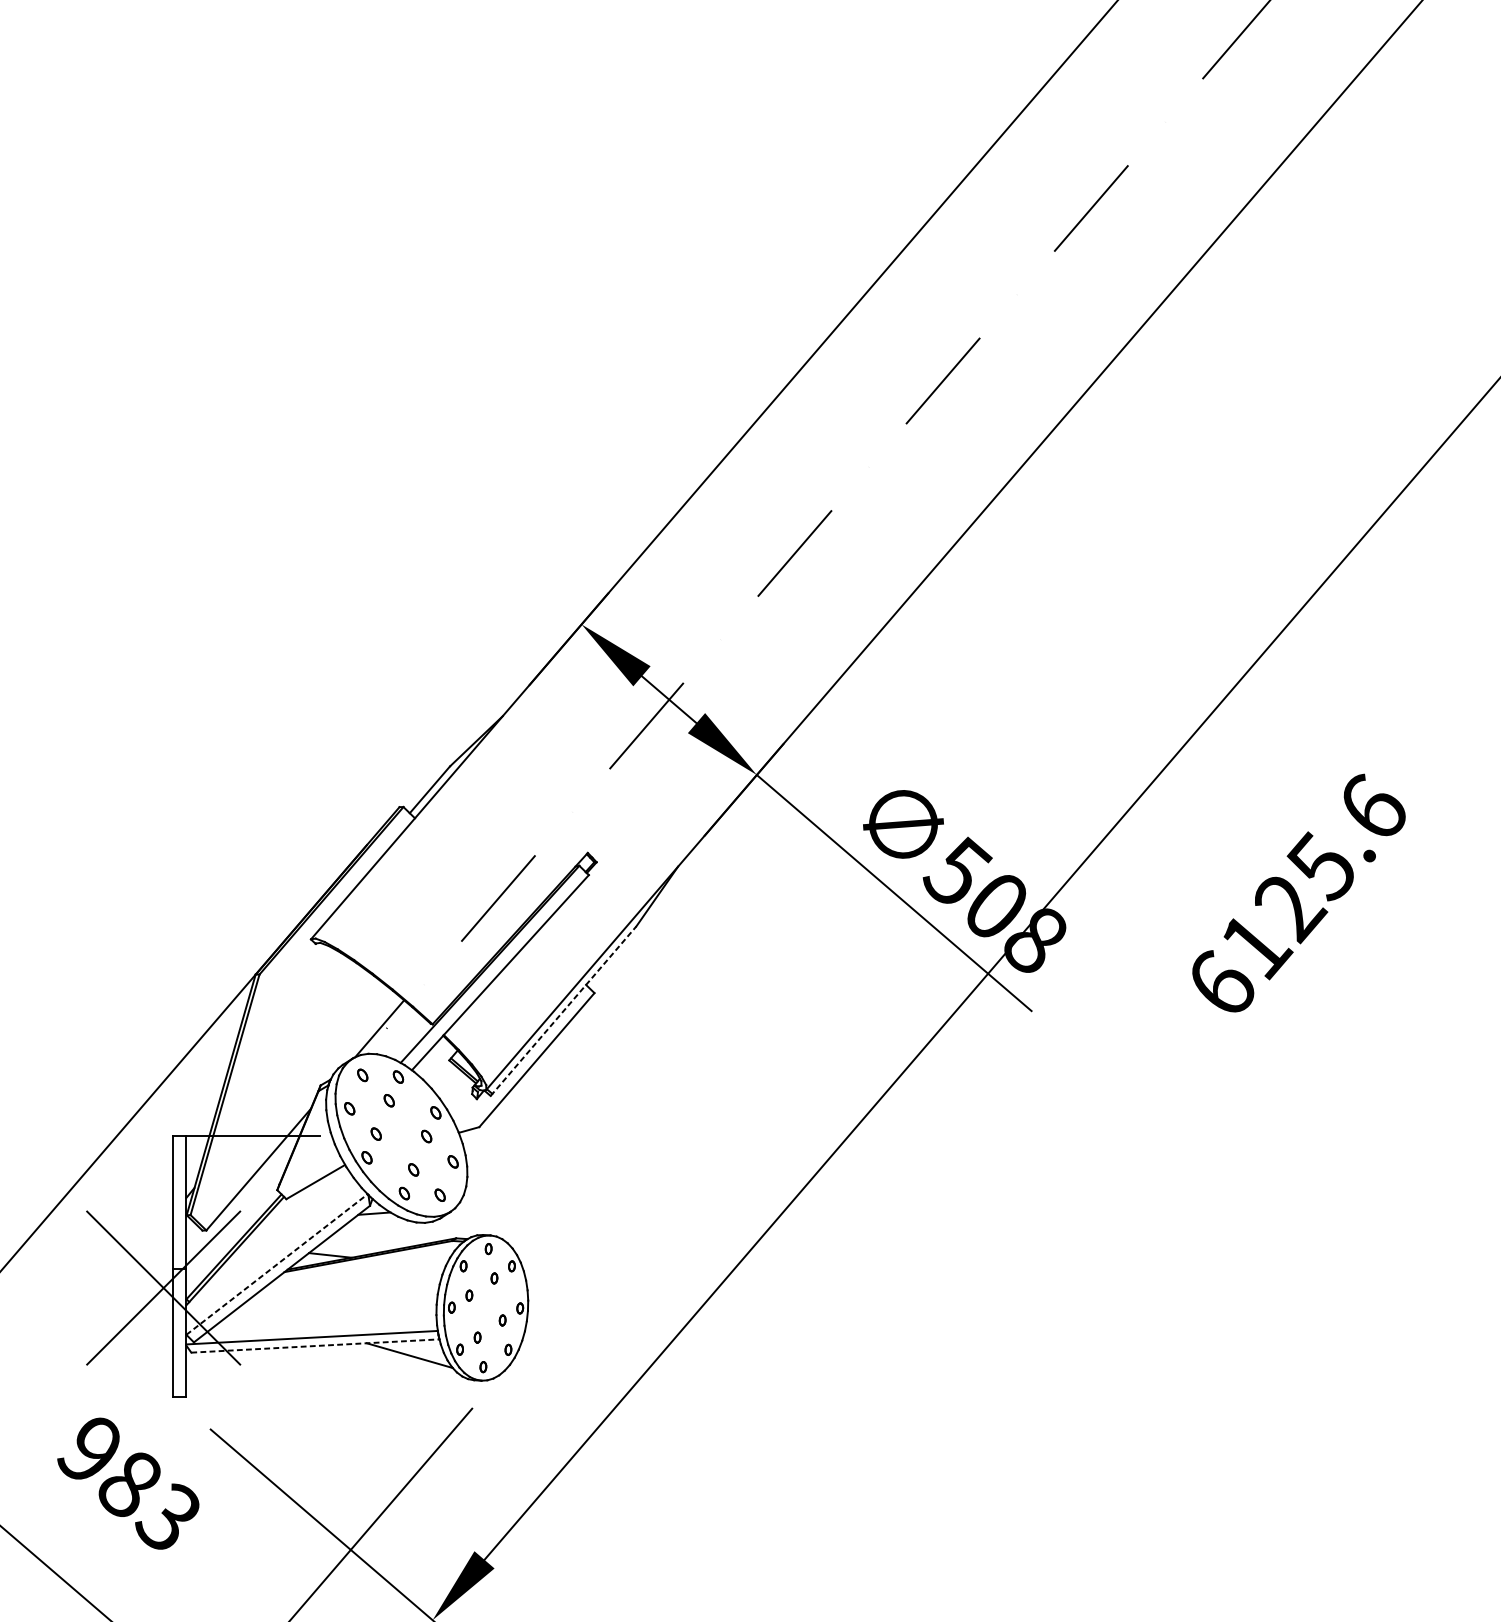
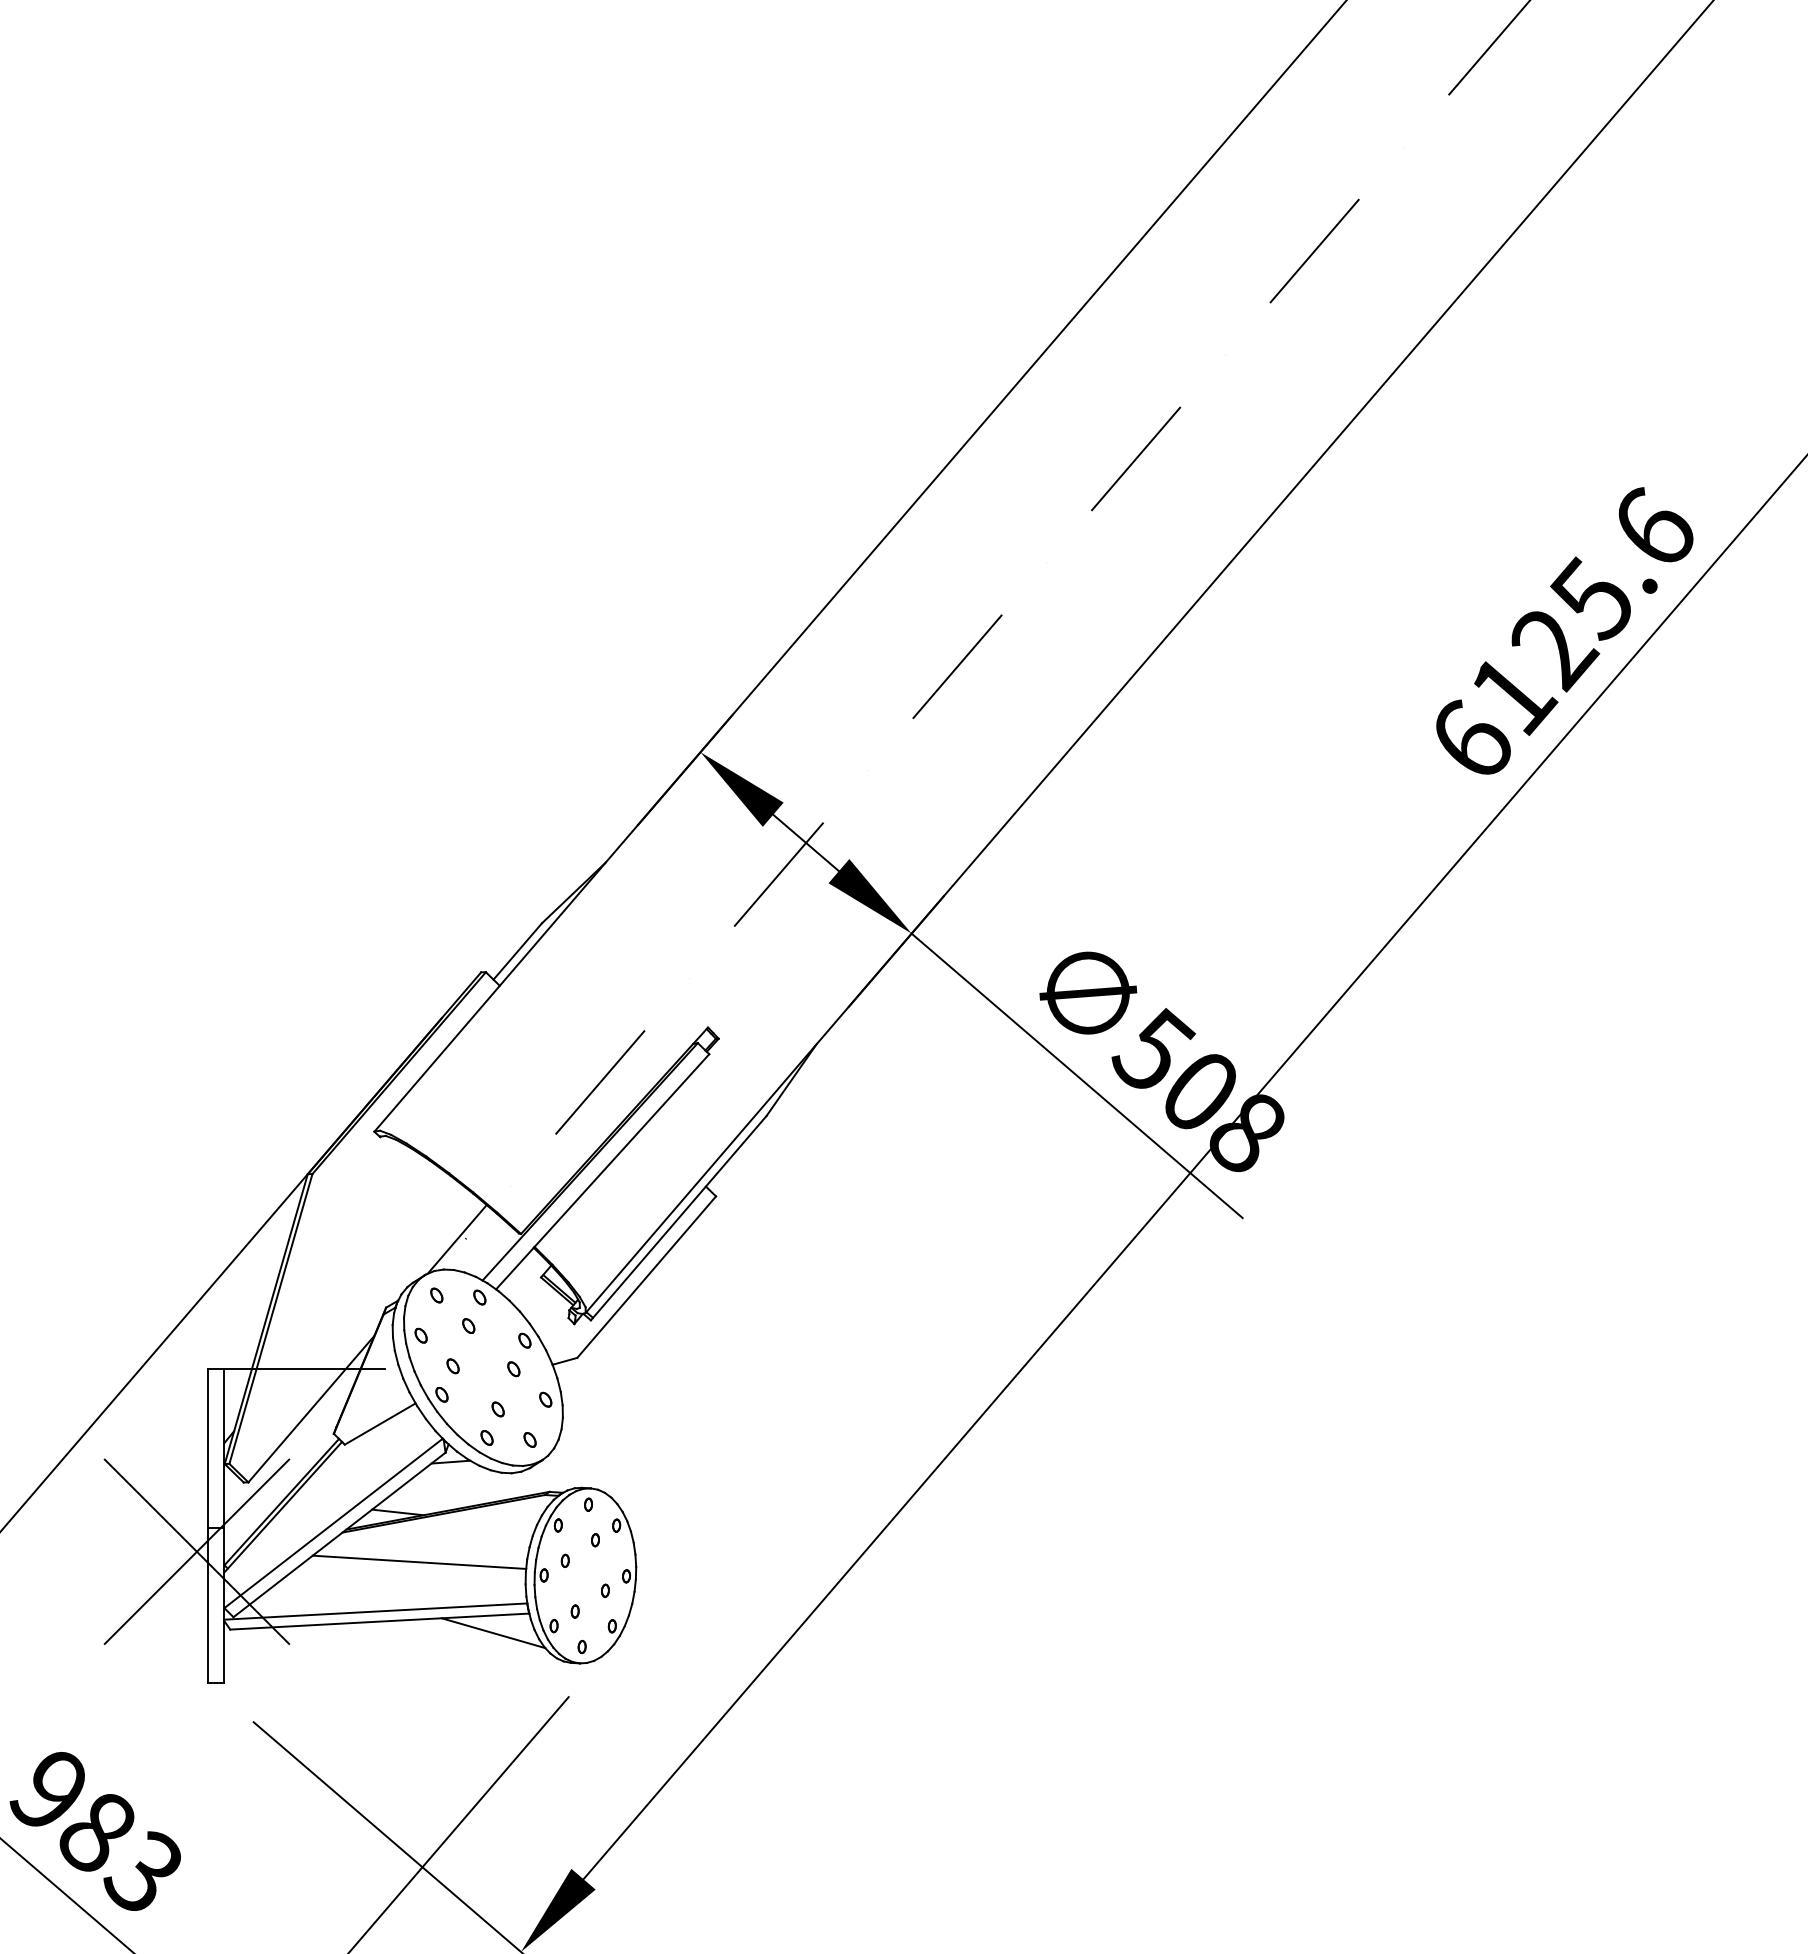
text: (1298, 892) -> (1564, 630), moved
line: (563, 1011) -> (678, 1218), dashed -> solid
line: (276, 1264) -> (333, 1523), dashed -> solid
line: (348, 1296) -> (419, 1561), added
line: (315, 1345) -> (379, 1621), dashed -> solid
text: (127, 1483) -> (94, 1831), moved

